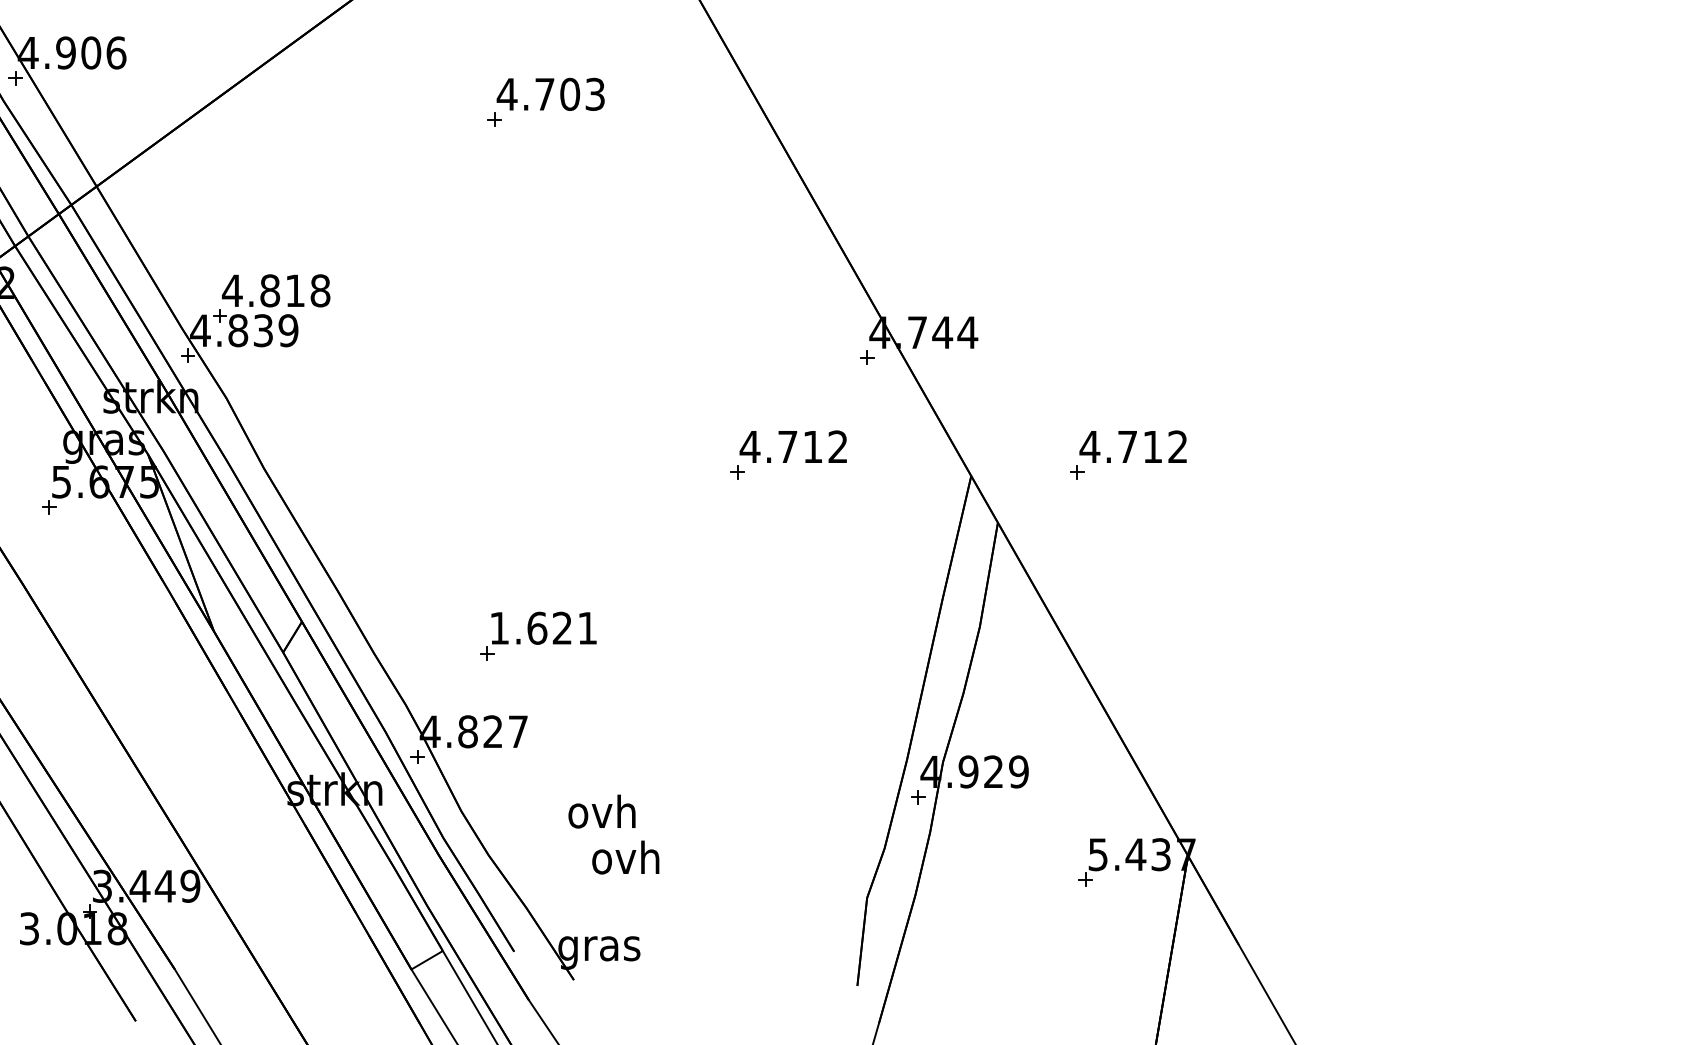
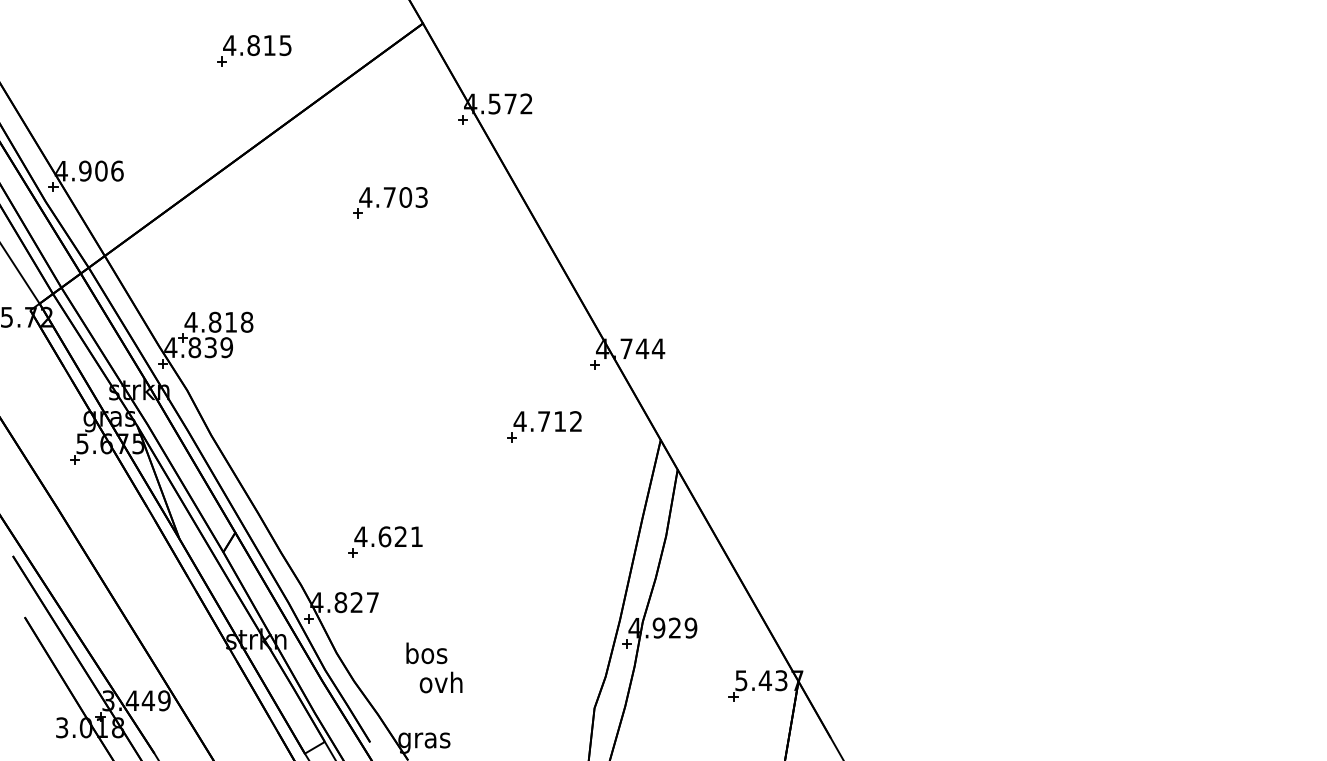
part: (1128, 454) -> (760, 426), removed
text: (498, 627) -> (360, 536), 1.621 -> 4.621
text: (601, 811) -> (425, 653), ovh -> bos

